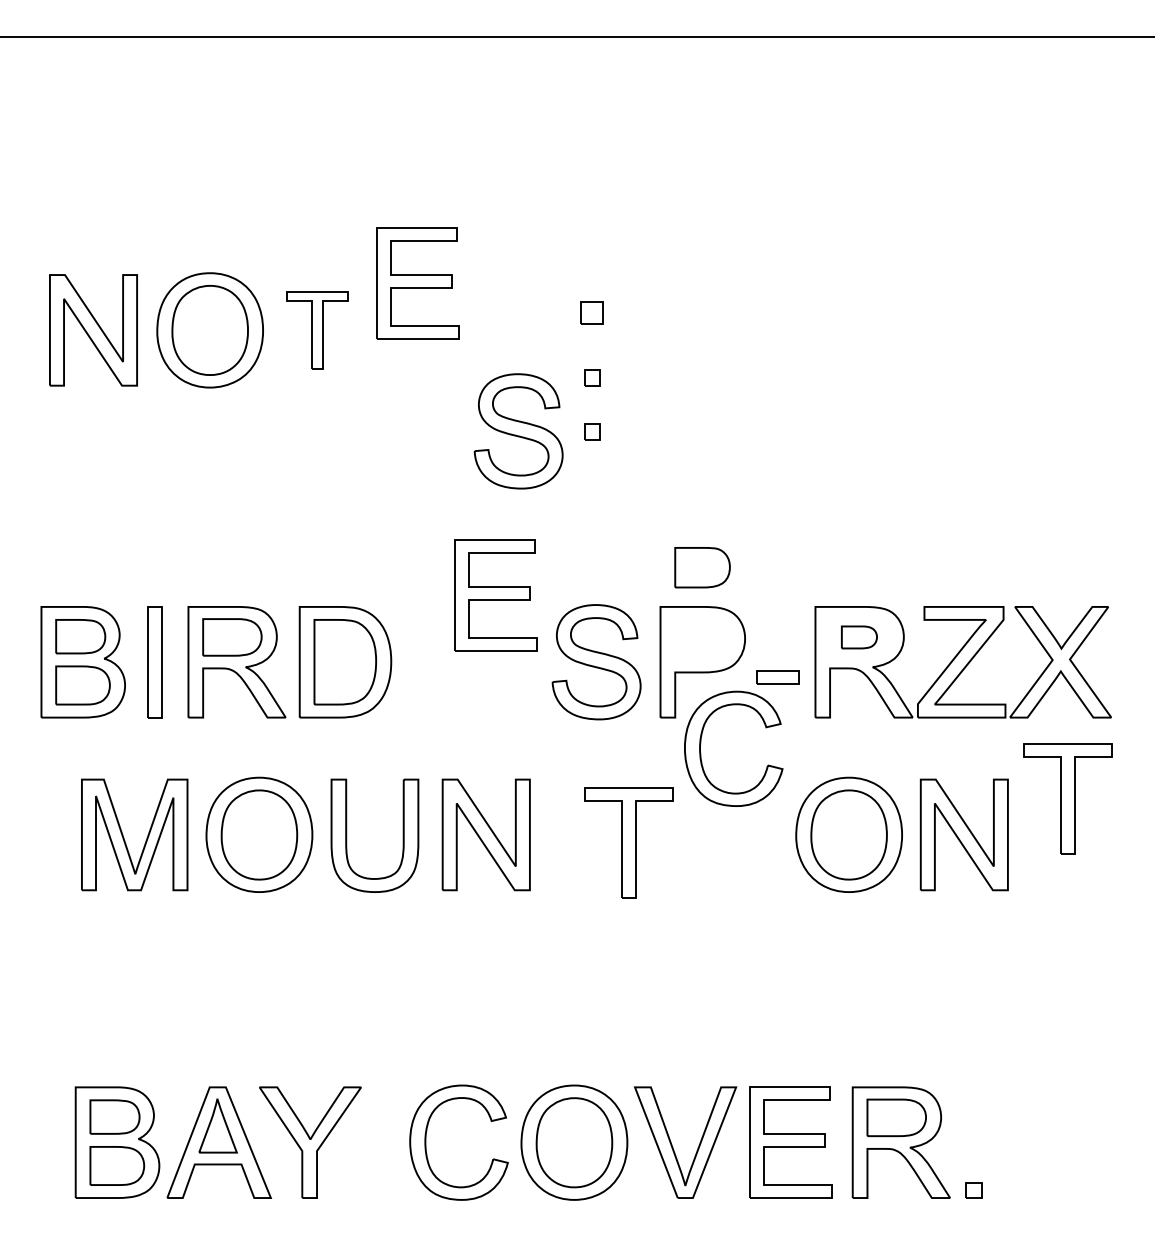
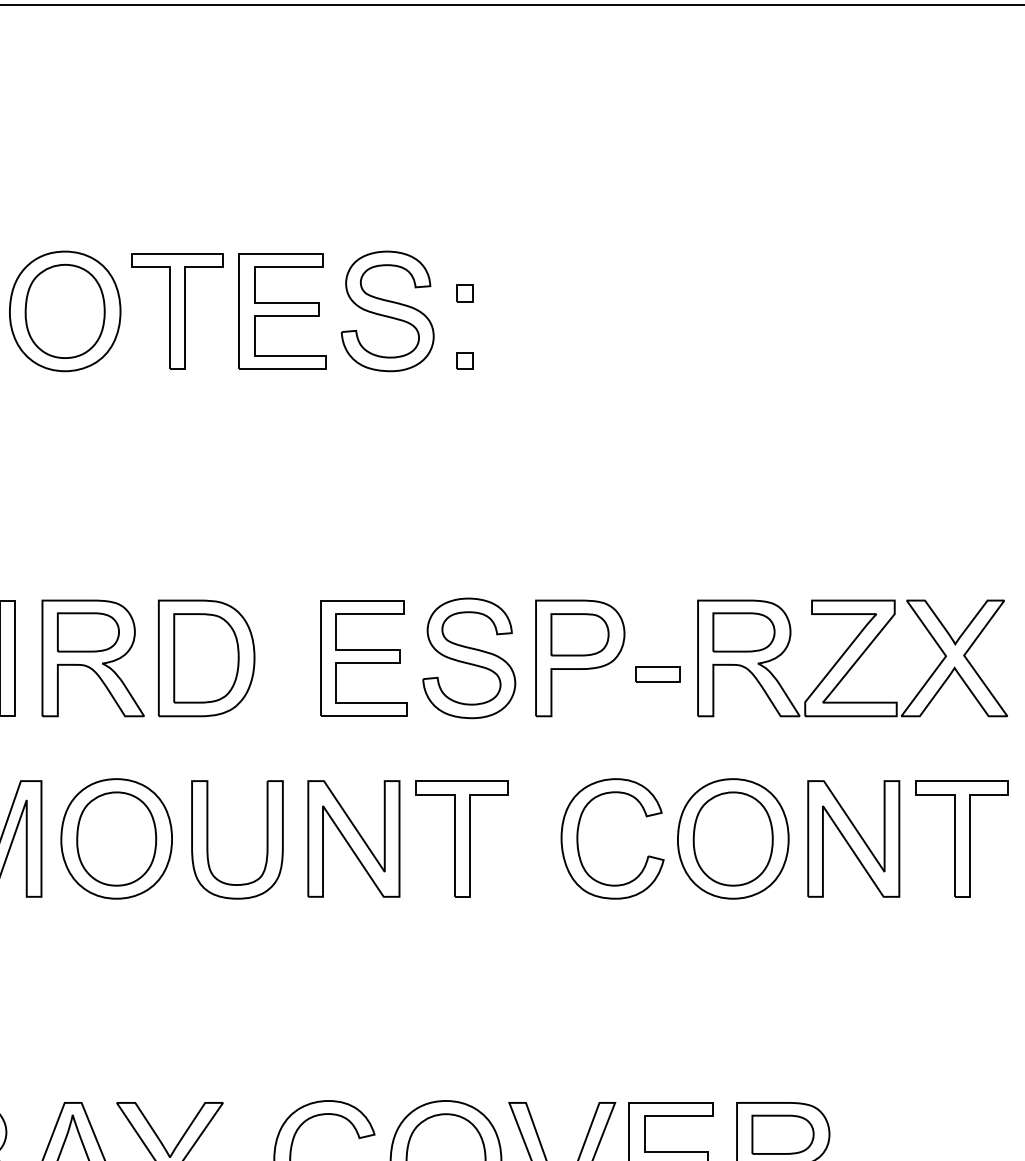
part: (417, 283) -> (281, 311), moved
part: (592, 312) -> (464, 292), size x0.71
part: (317, 330) -> (177, 311), size x1.43
part: (518, 431) -> (387, 311), moved
part: (592, 431) -> (464, 417), removed
part: (702, 567) -> (579, 634), moved
part: (495, 595) -> (363, 658), moved
part: (859, 637) -> (744, 632), size x1.67
part: (701, 743) -> (578, 833), moved
part: (1067, 798) -> (961, 838), moved
part: (628, 842) -> (461, 838), moved

